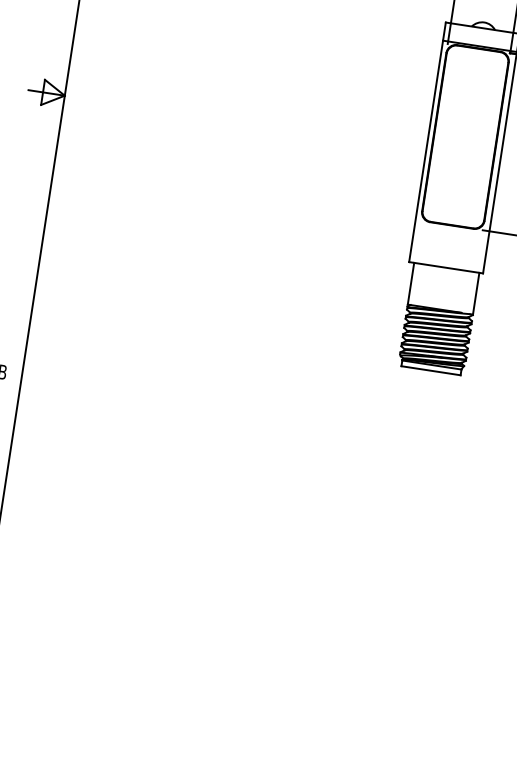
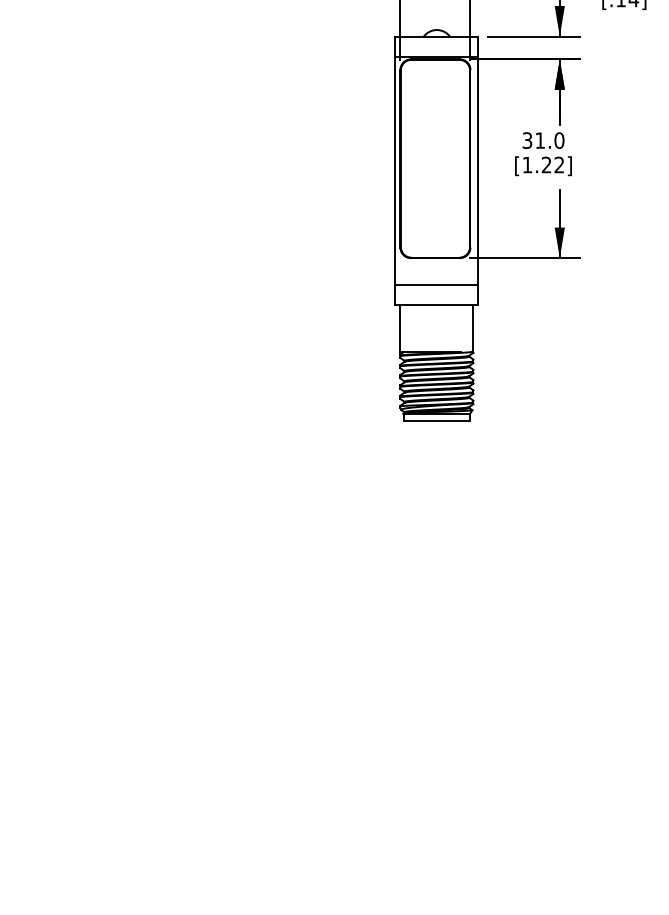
line: (448, 249) -> (435, 285), added

